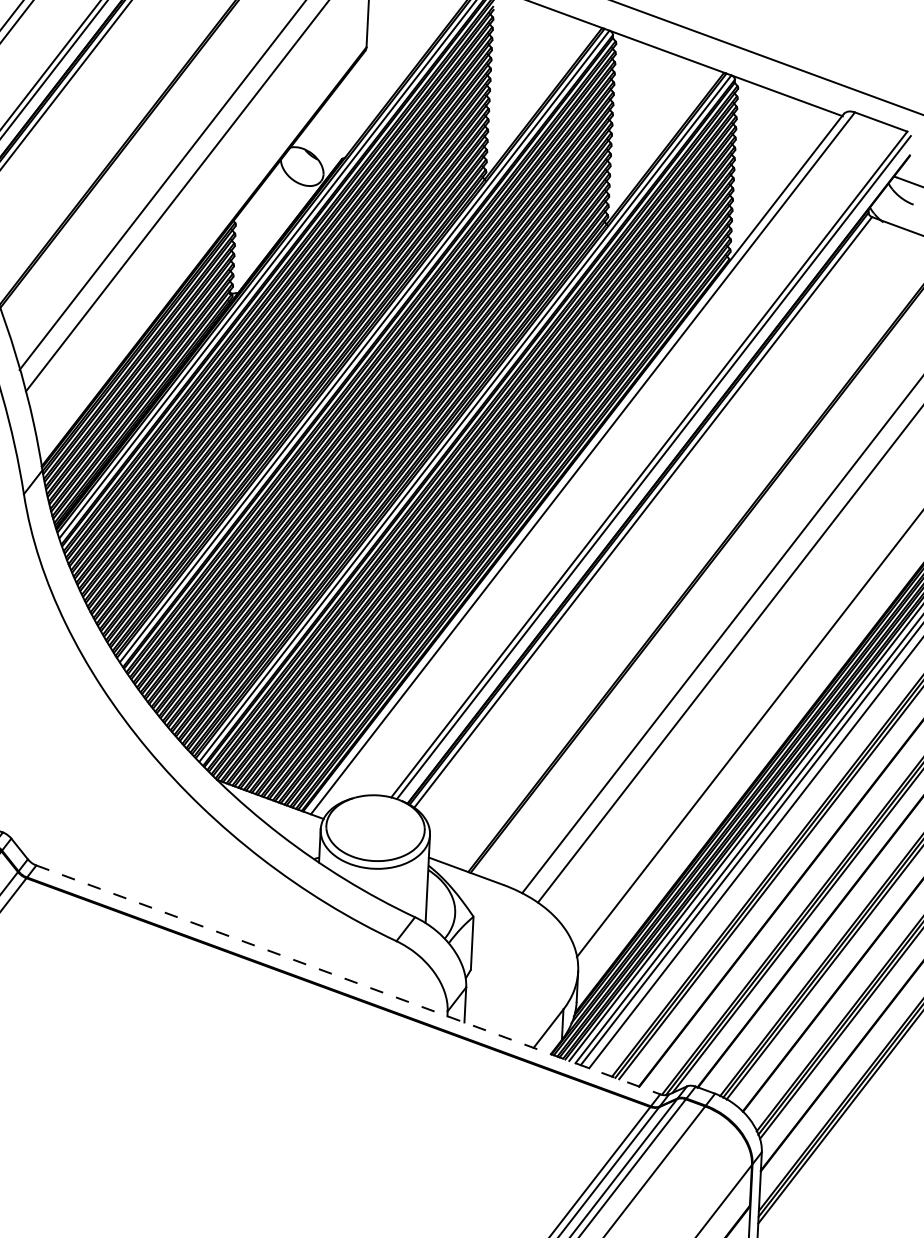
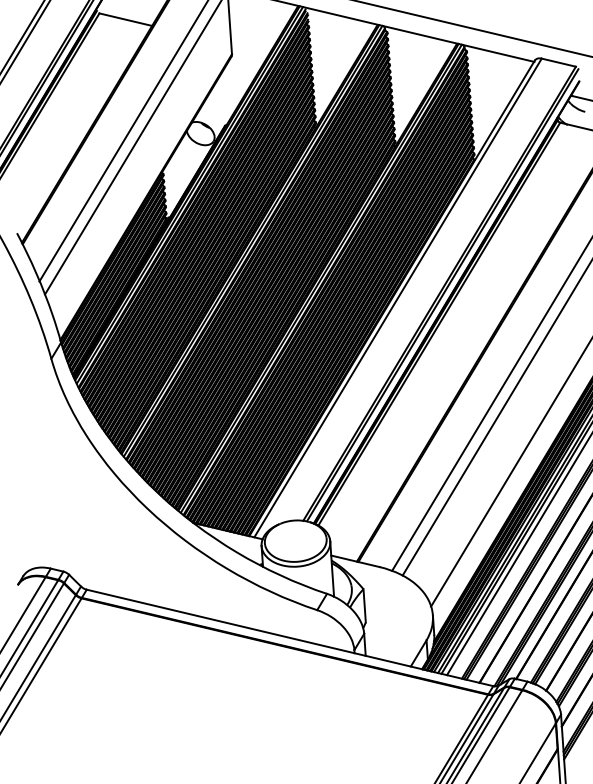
line: (349, 979) -> (290, 637), dashed -> solid

